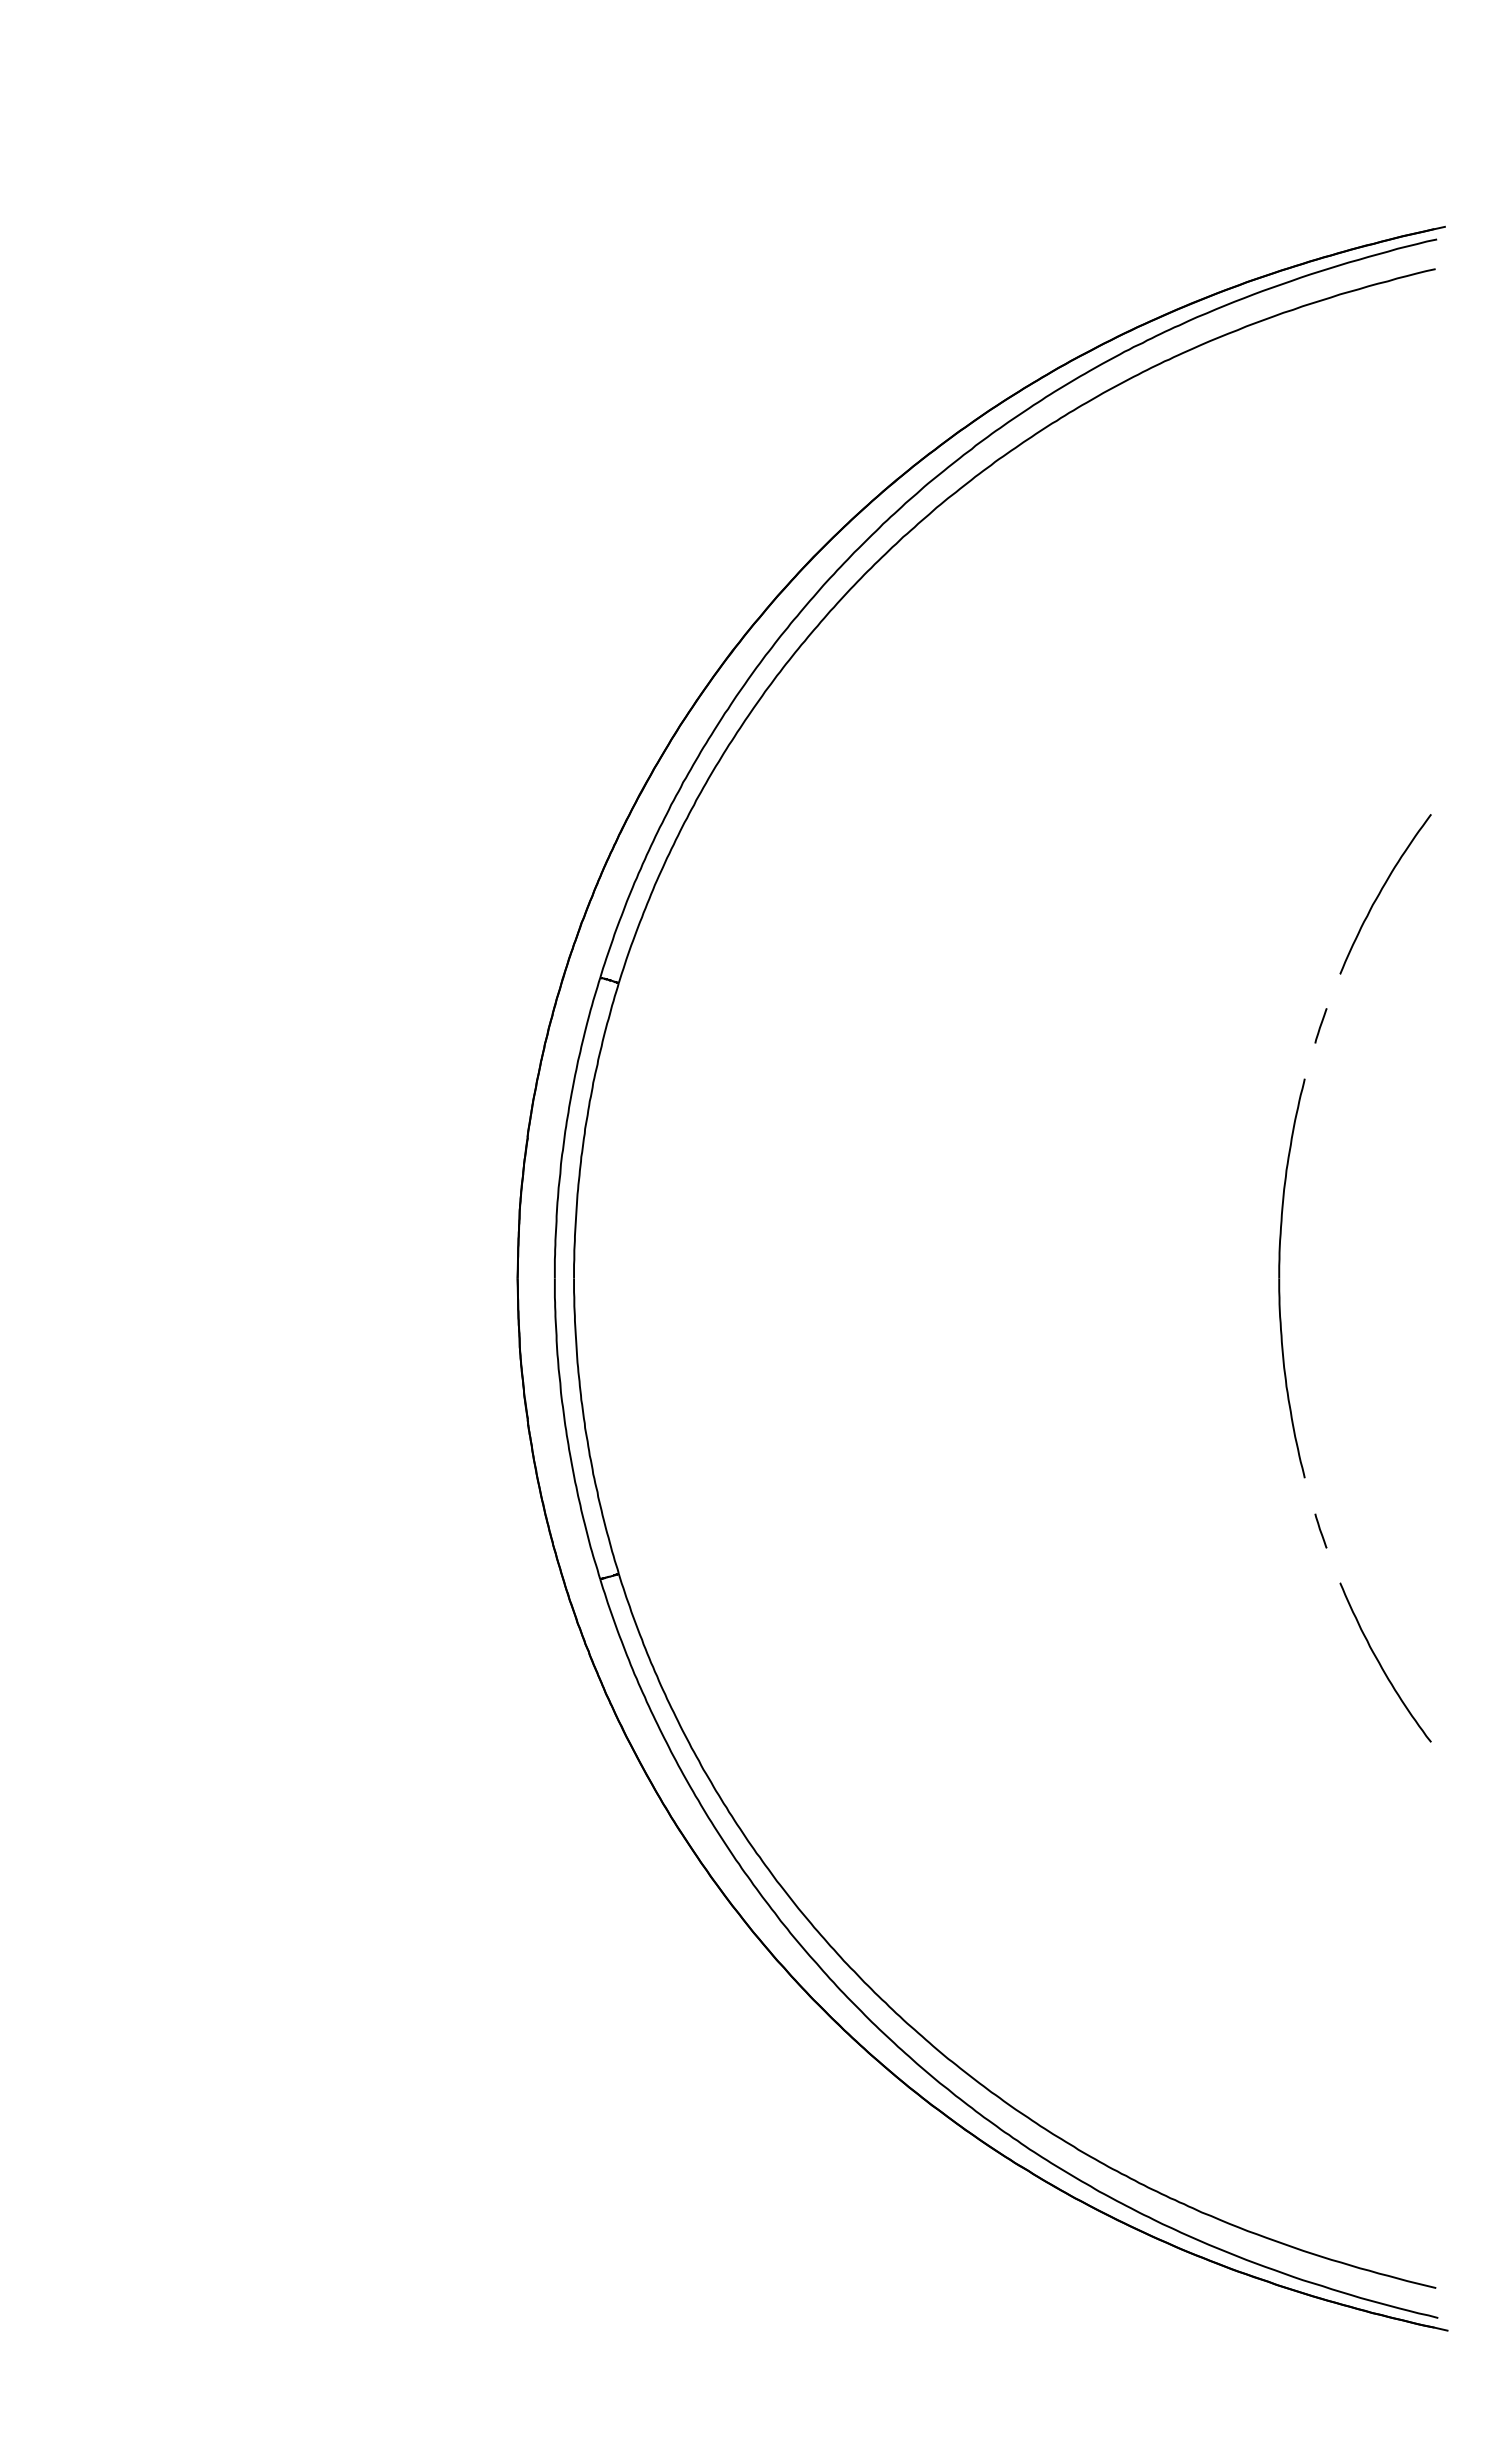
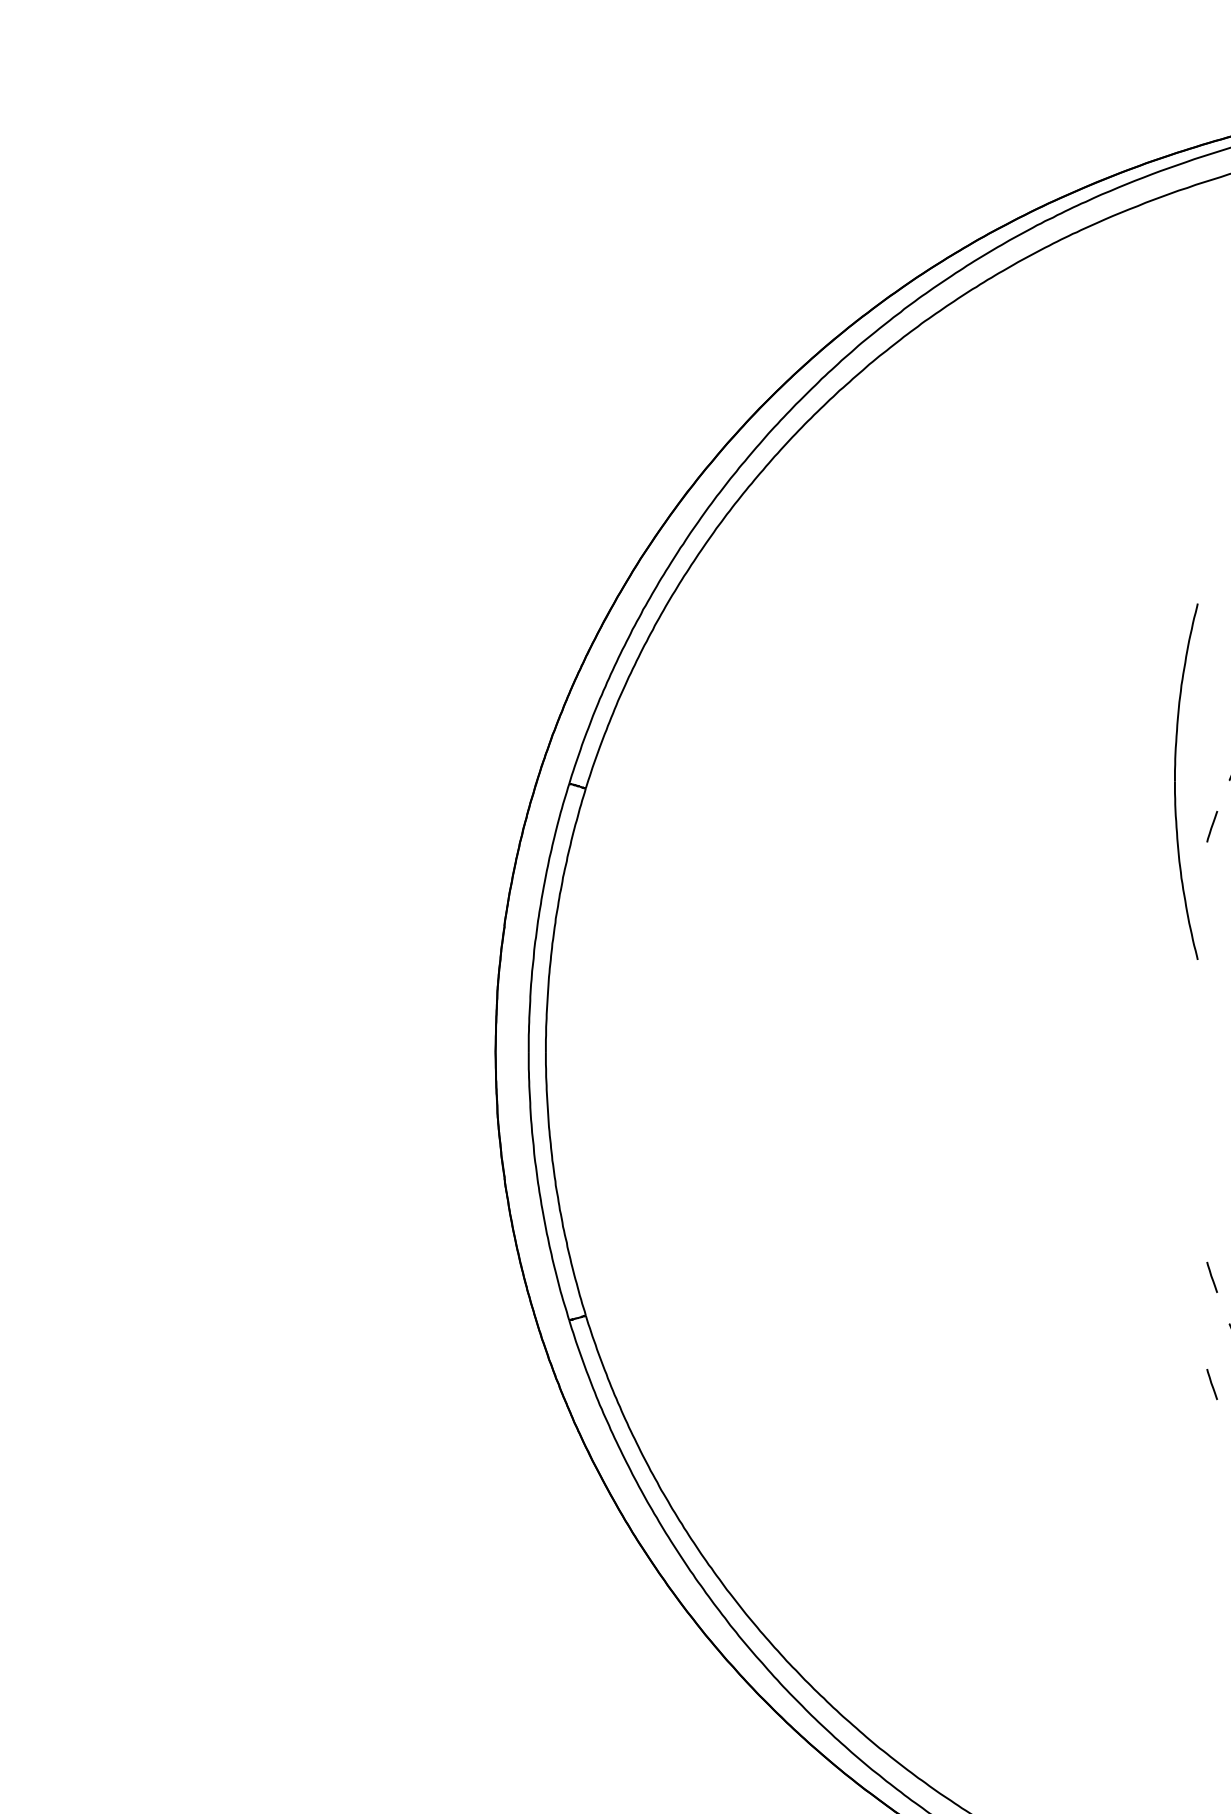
part: (1280, 1278) -> (1176, 781), moved
line: (1320, 1650) -> (1211, 1383), added

